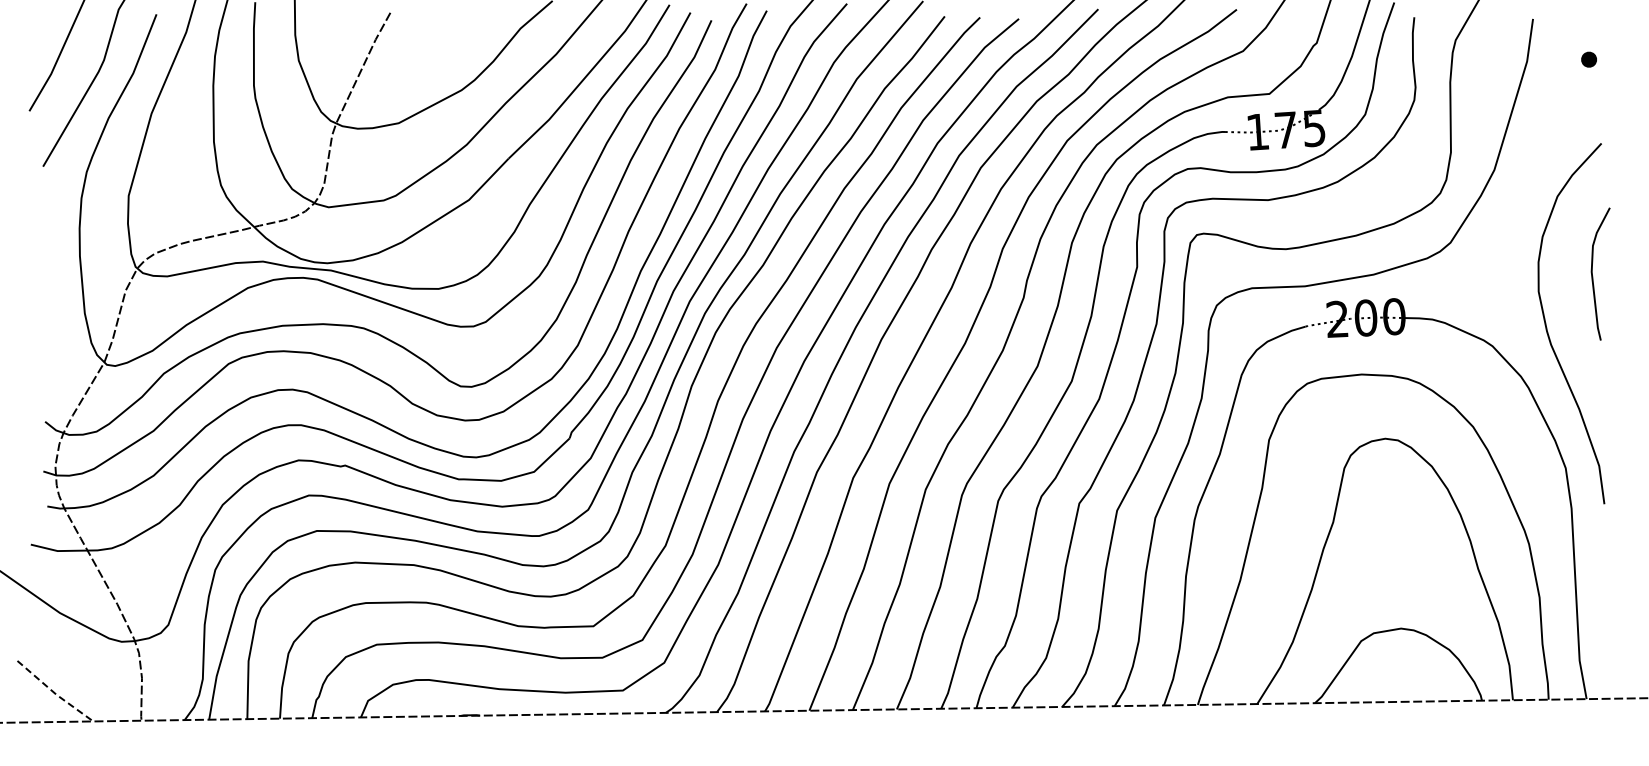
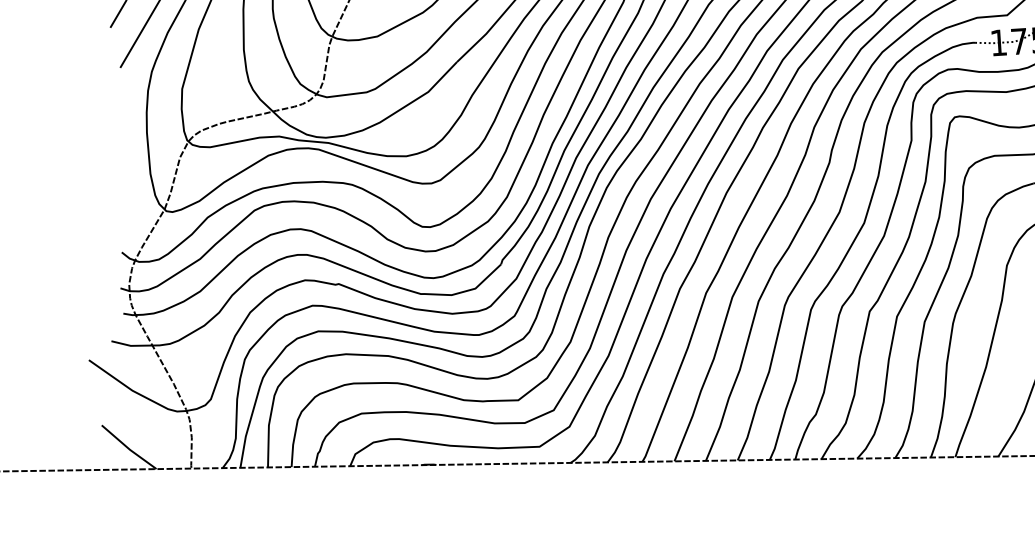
line: (55, 693) -> (129, 448), dashed -> solid

